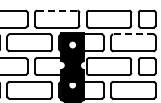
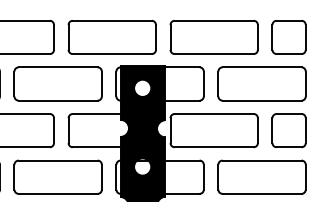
line: (56, 10) -> (110, 20), dashed -> solid
line: (132, 34) -> (260, 67), dashed -> solid

